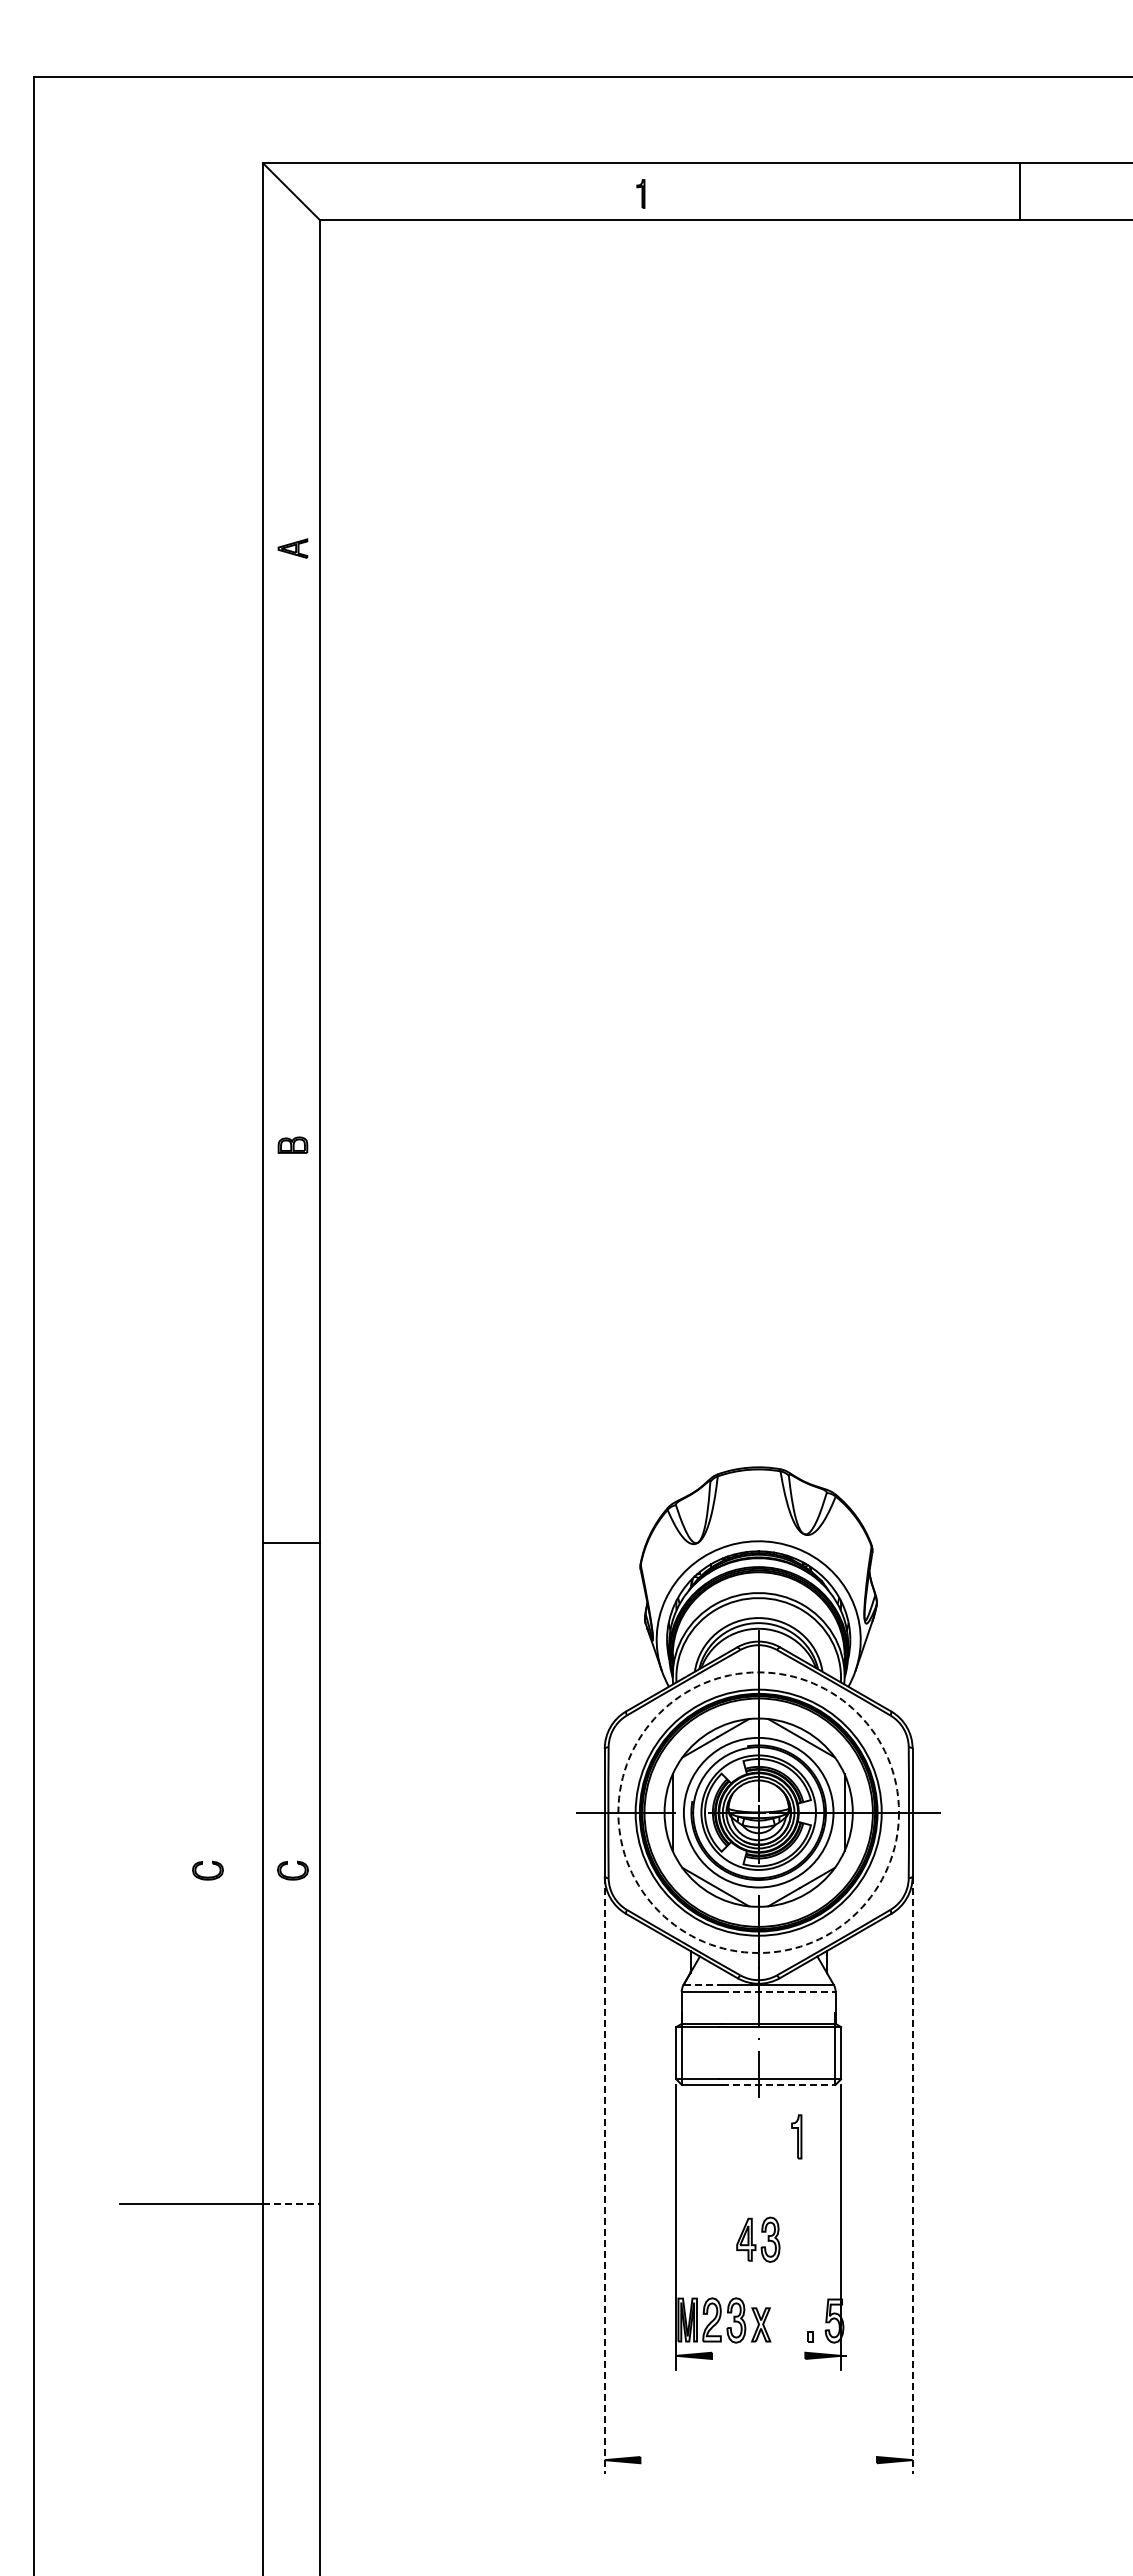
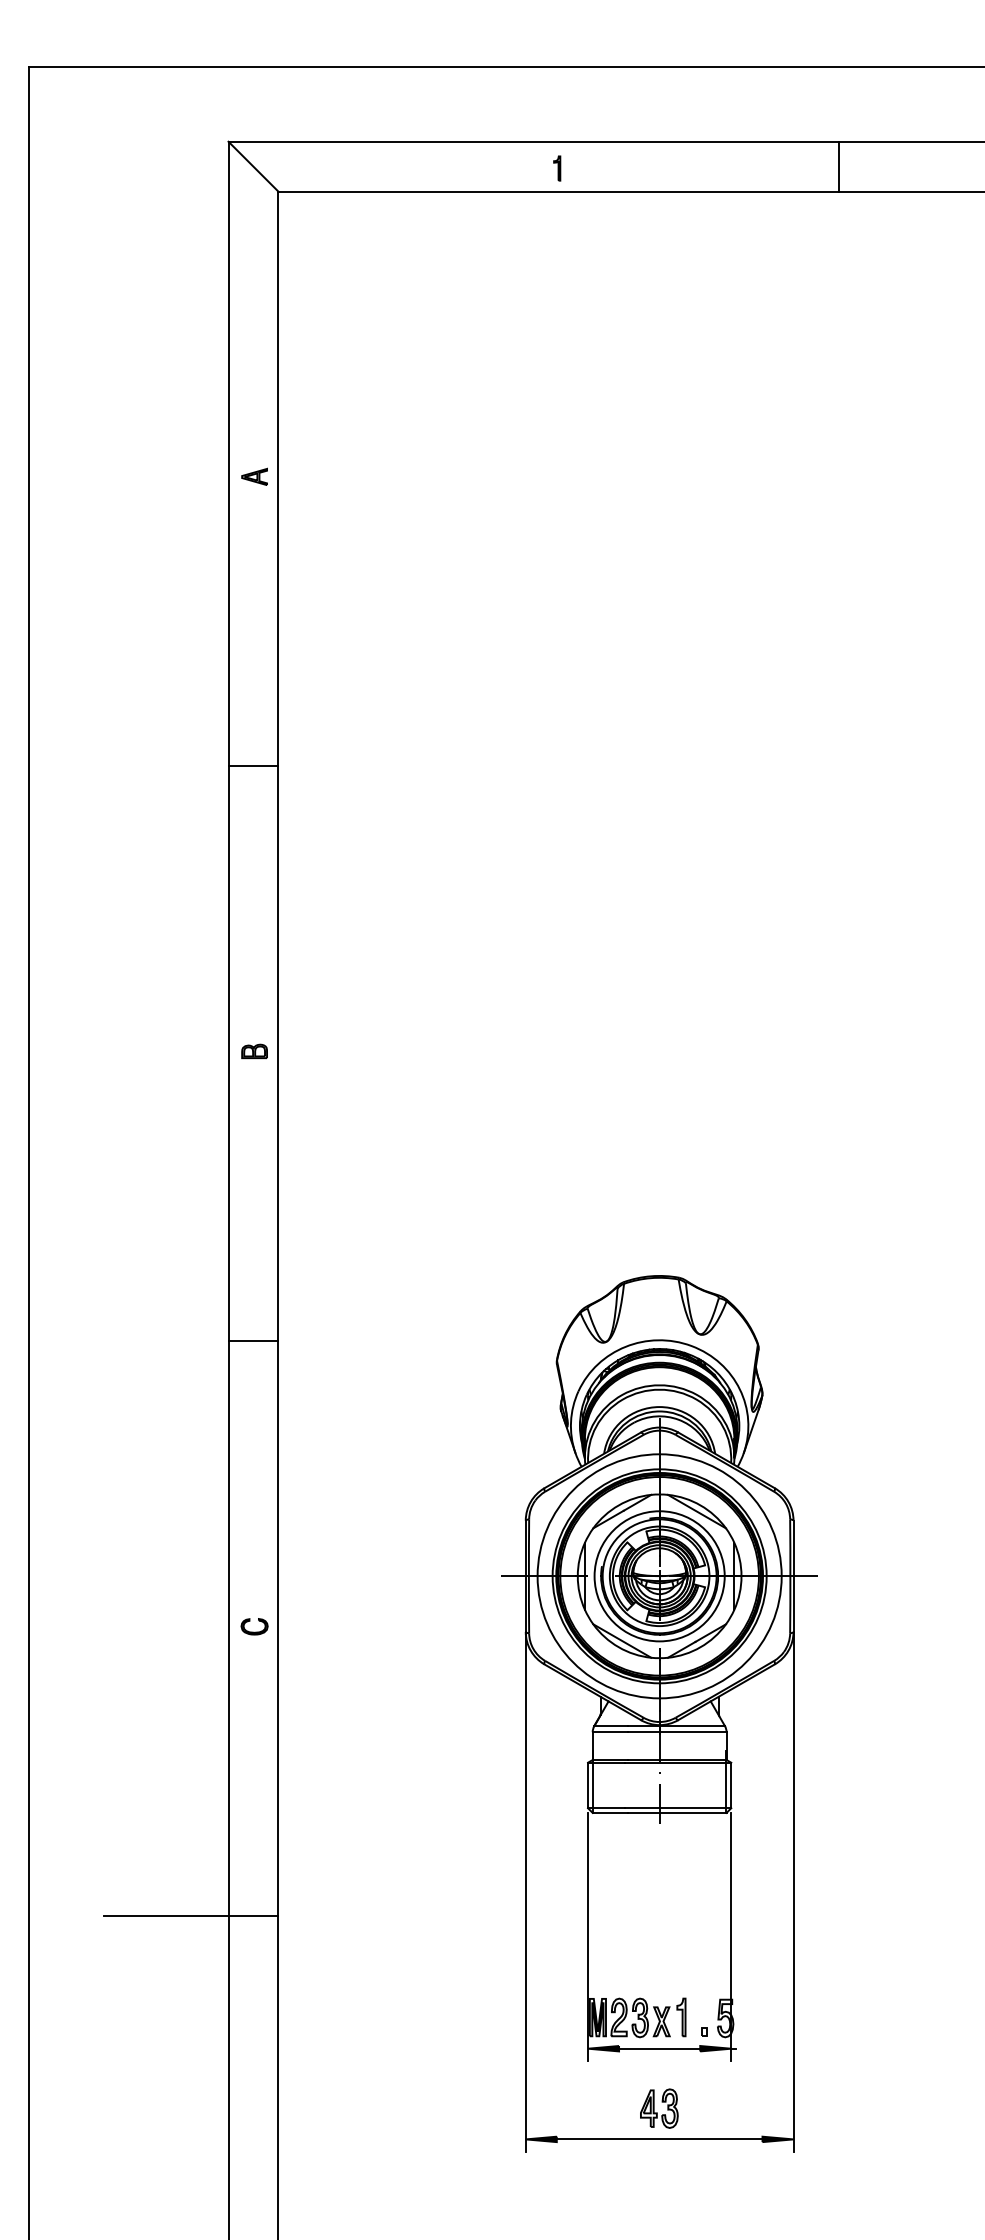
line: (1019, 191) -> (838, 166), moved
line: (291, 881) -> (253, 766), added
part: (292, 1144) -> (254, 1050), moved
circle: (758, 1812) -> (659, 1576), dashed -> solid
part: (207, 1870) -> (180, 1626), removed
line: (703, 1984) -> (611, 1725), dashed -> solid
line: (778, 1991) -> (676, 1731), dashed -> solid
line: (778, 2084) -> (676, 1812), dashed -> solid
part: (796, 2136) -> (681, 2017), moved
line: (604, 2175) -> (525, 1891), dashed -> solid
line: (912, 2175) -> (793, 1891), dashed -> solid
line: (291, 2203) -> (253, 1916), dashed -> solid
part: (758, 2239) -> (659, 2108), moved
line: (758, 2355) -> (659, 2048), added
line: (758, 2460) -> (659, 2139), added

